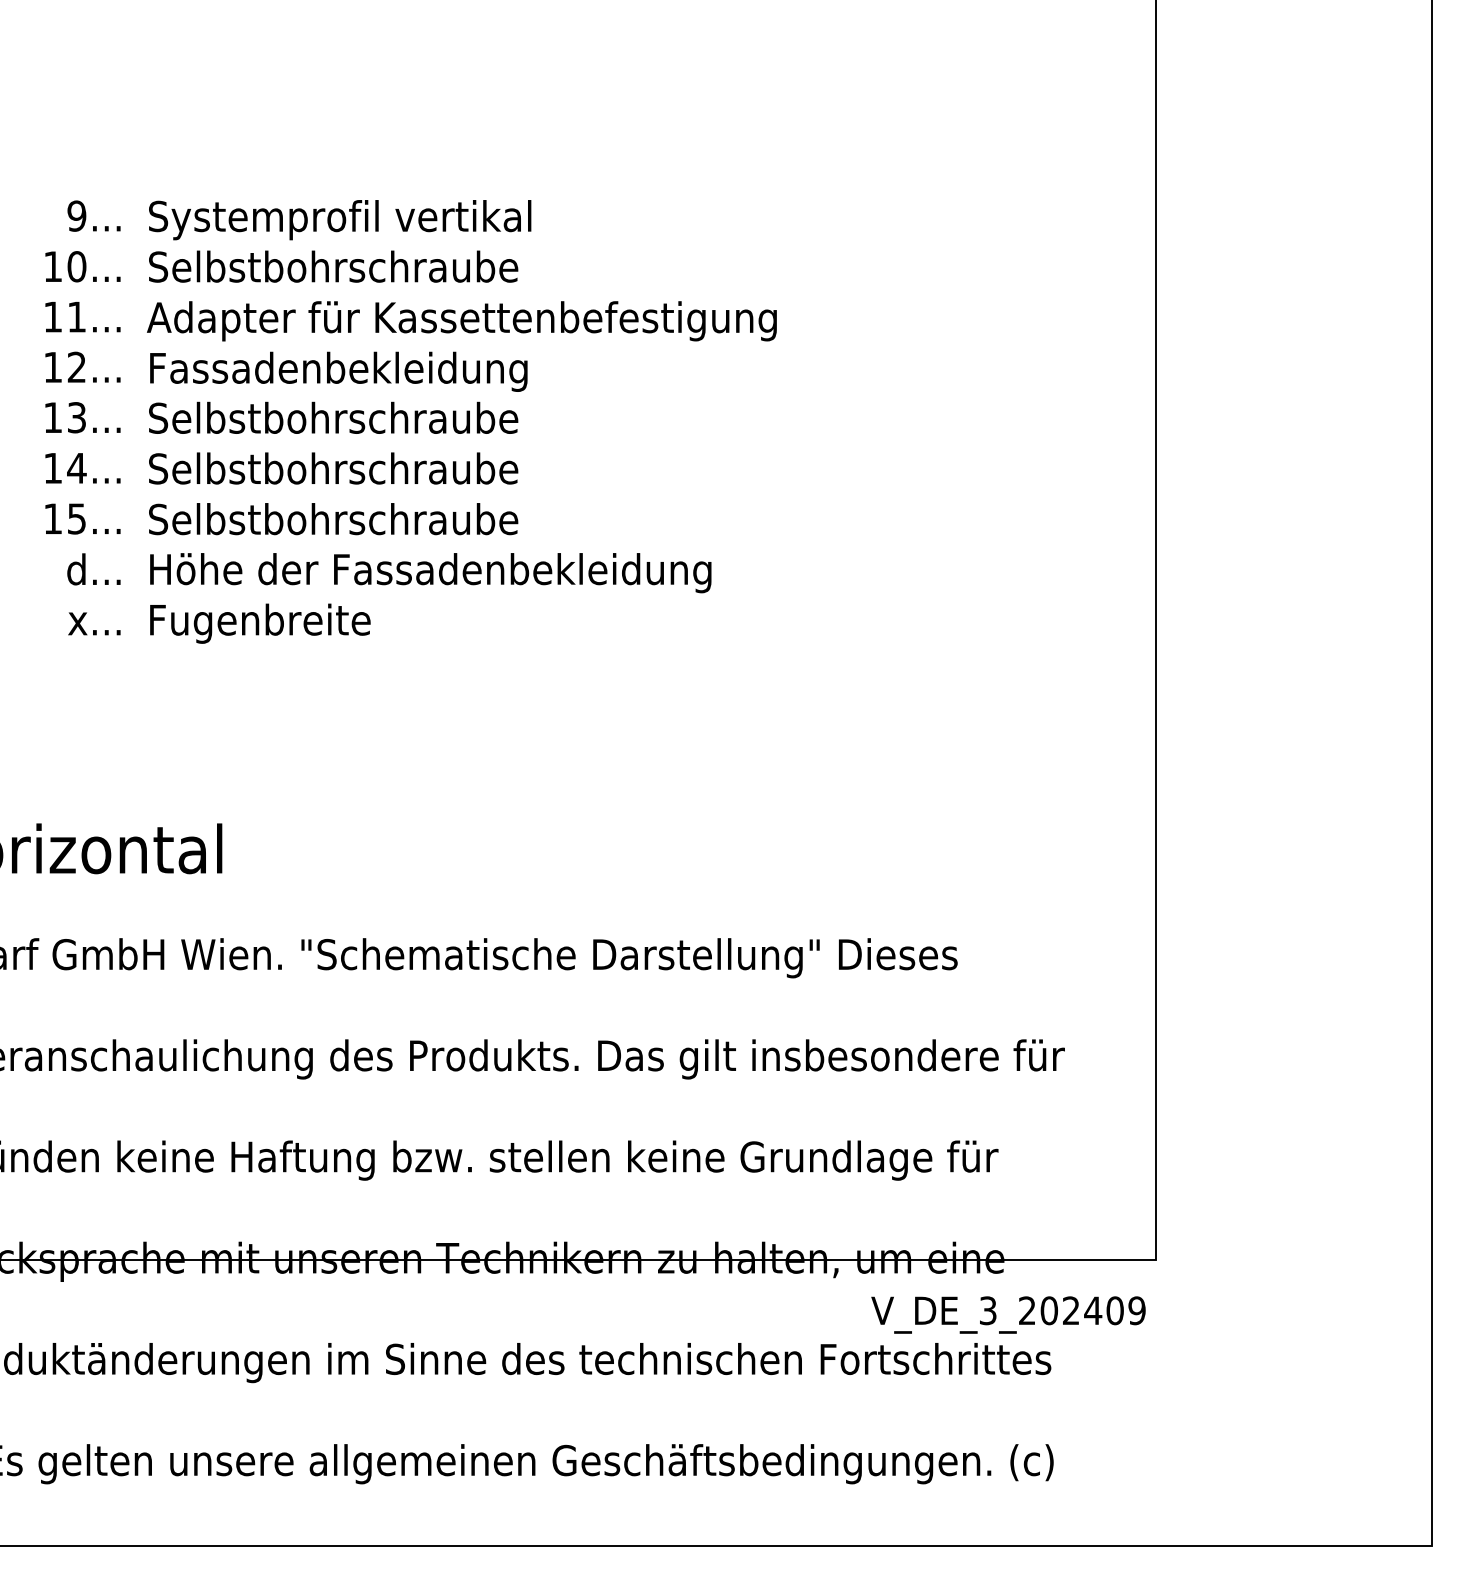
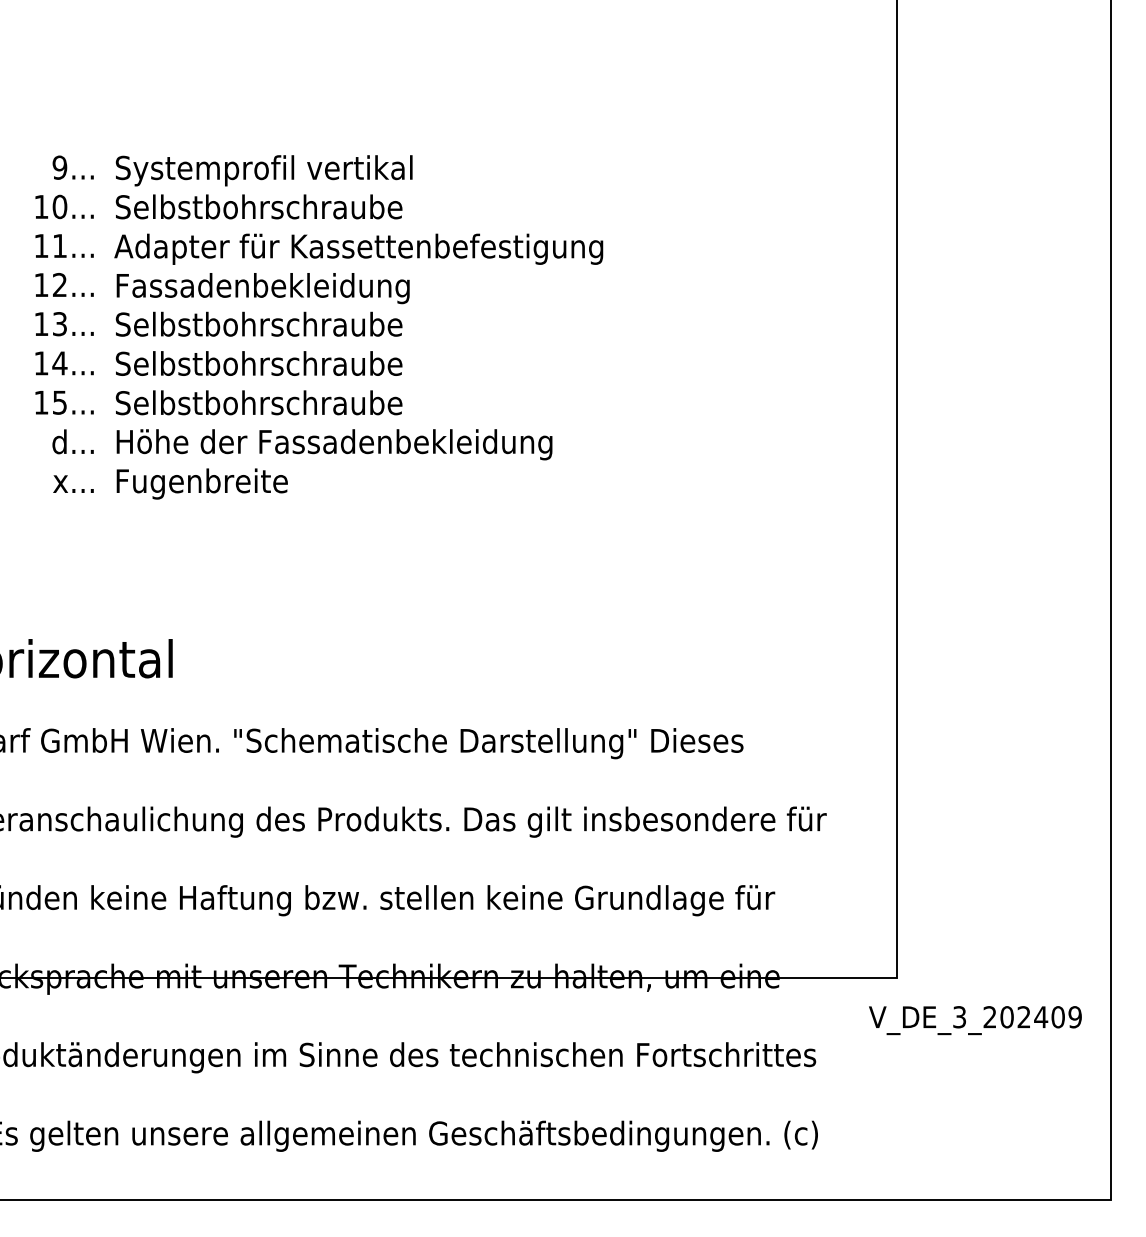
text: (1008, 1314) -> (975, 1020), moved

